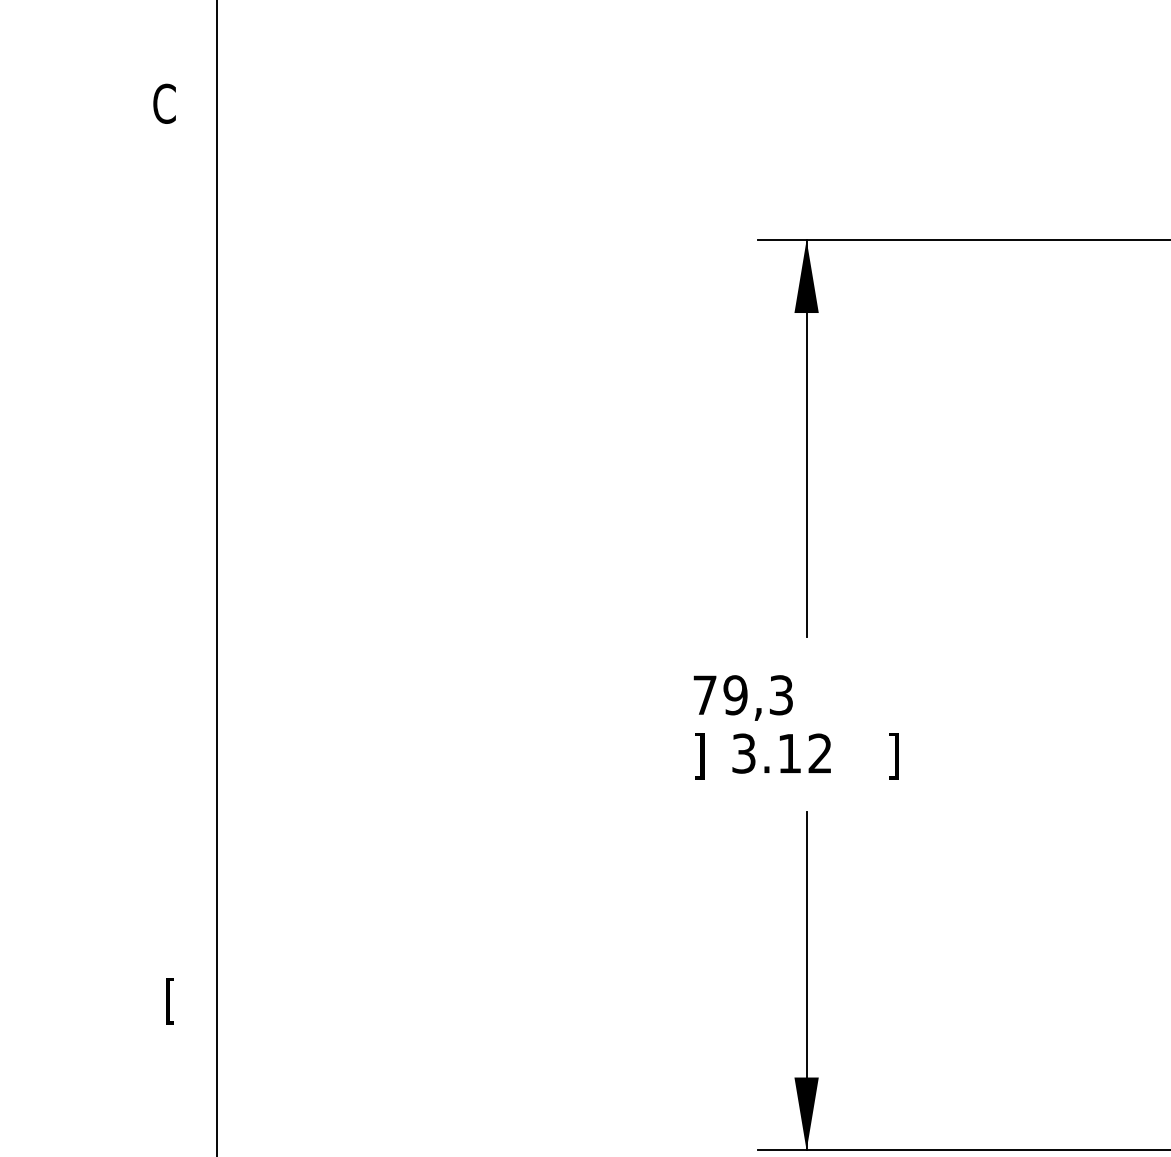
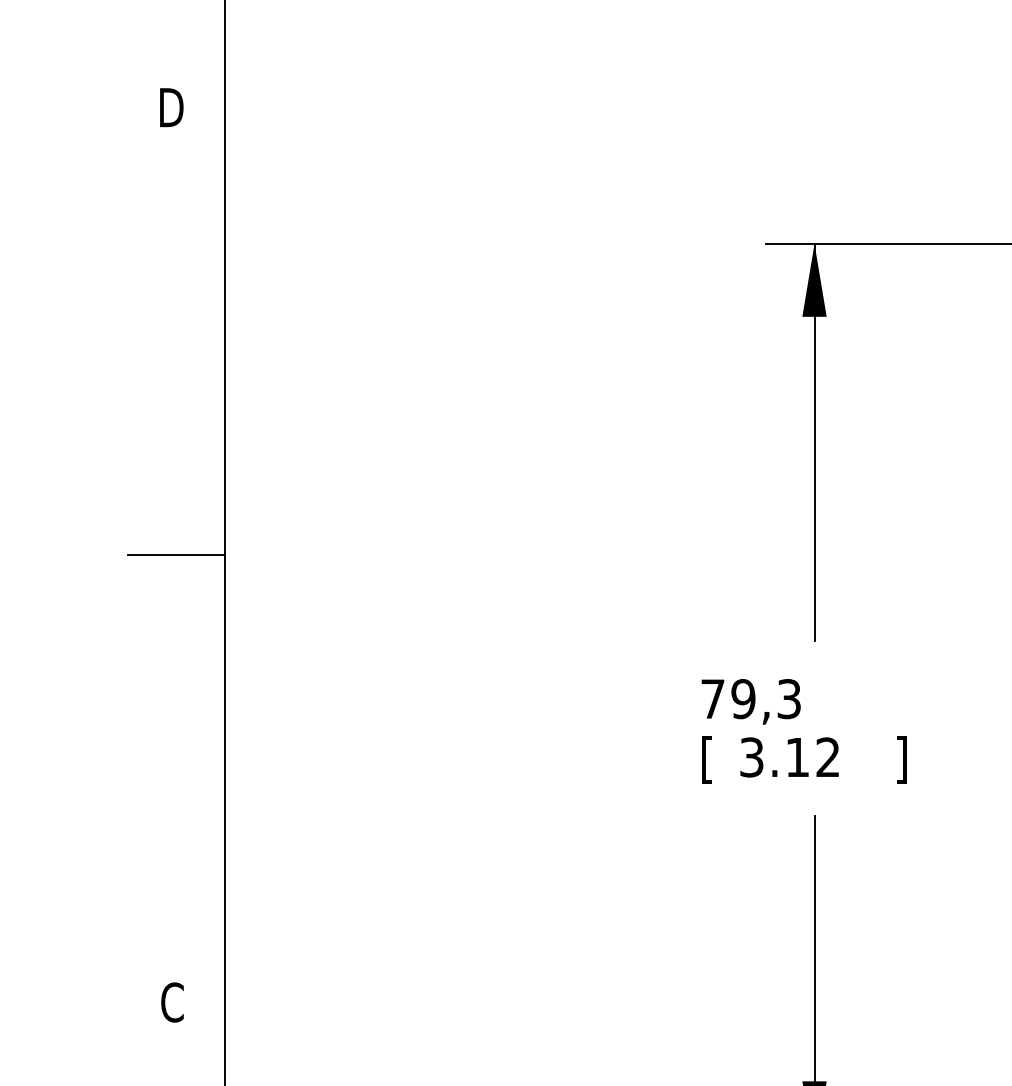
text: (163, 103) -> (171, 107), C -> D
line: (167, 551) -> (175, 555), added
text: (699, 756) -> (707, 760), ] -> [
text: (164, 1001) -> (172, 1005), [ -> C

